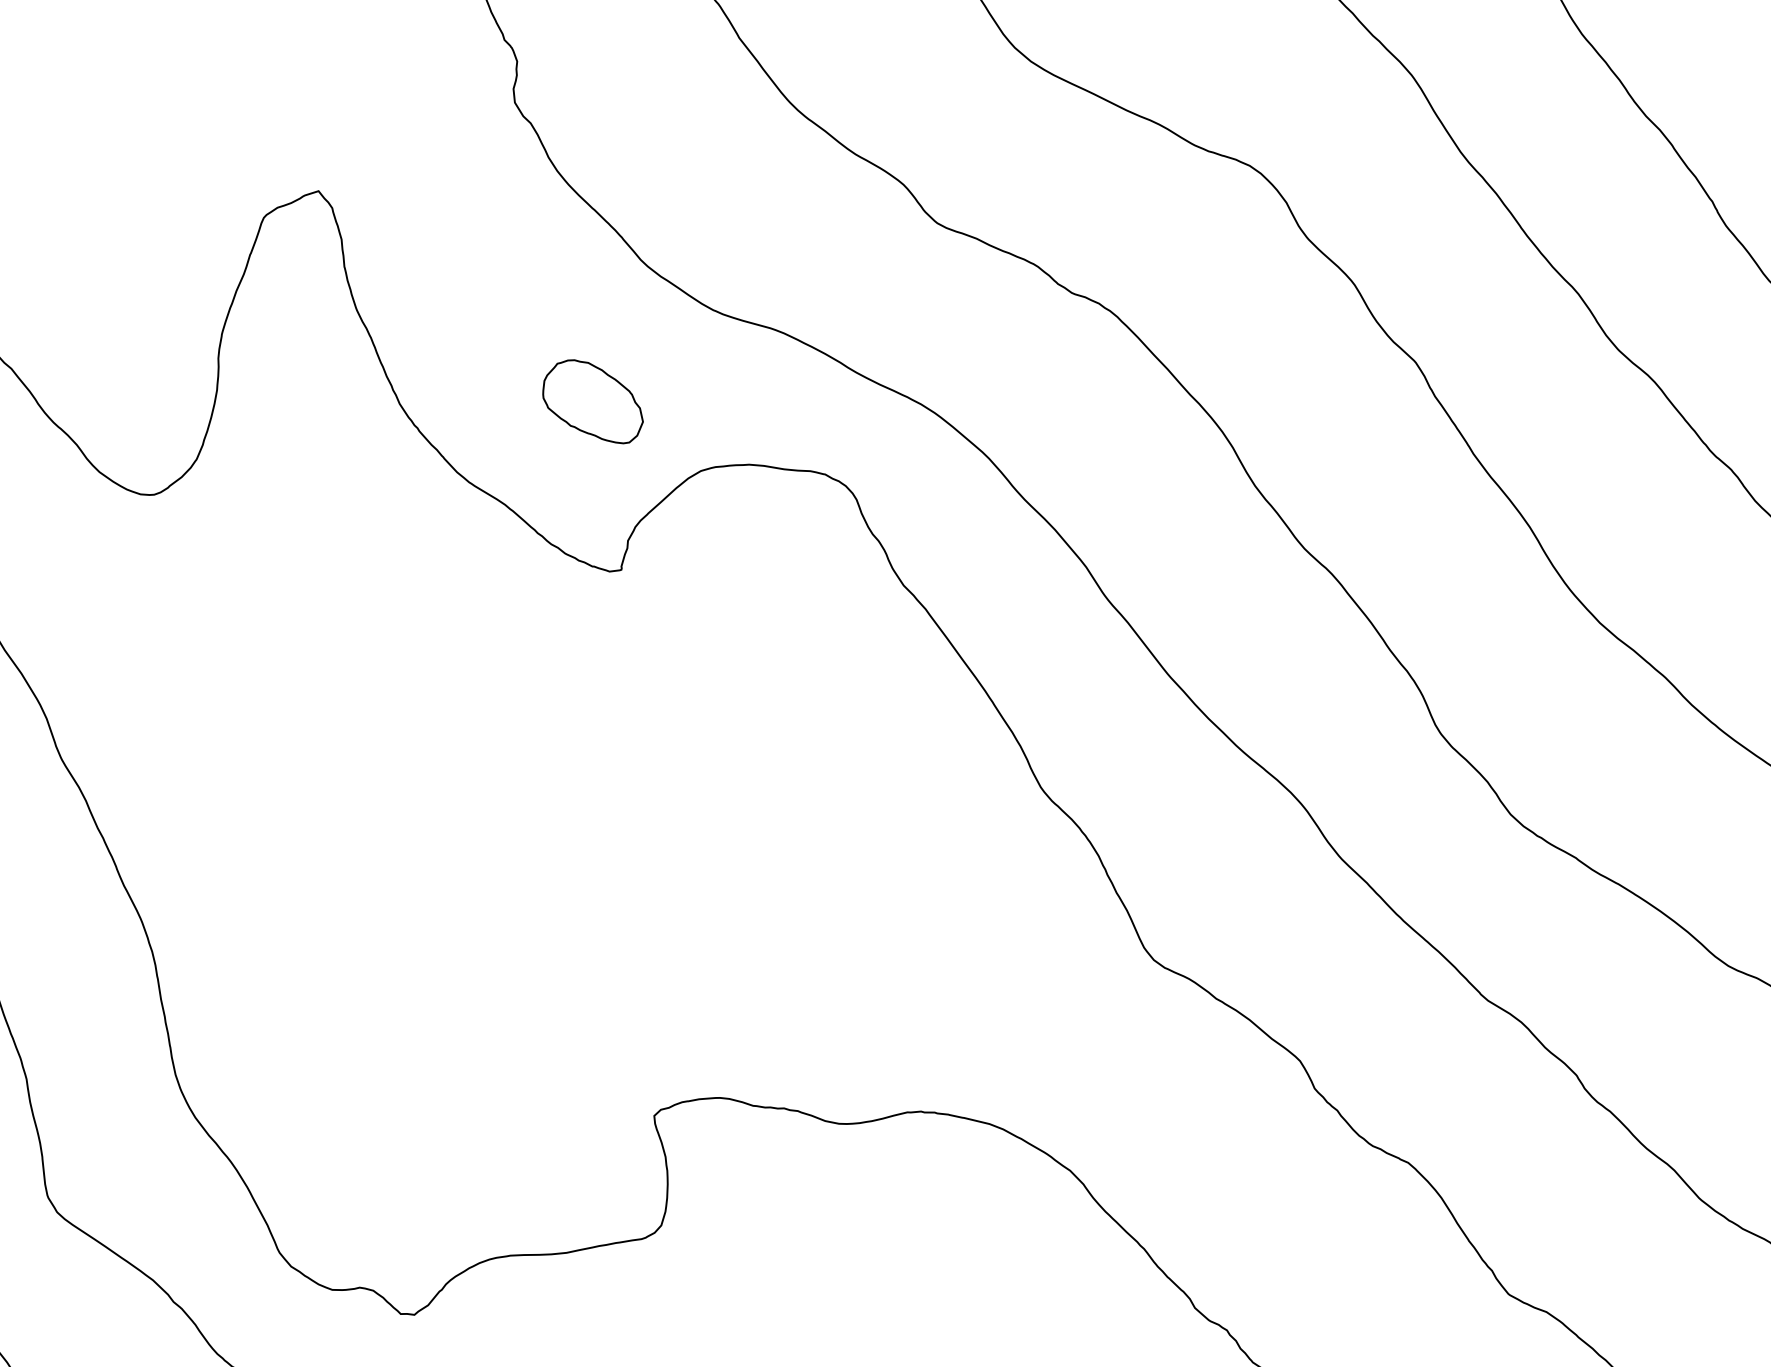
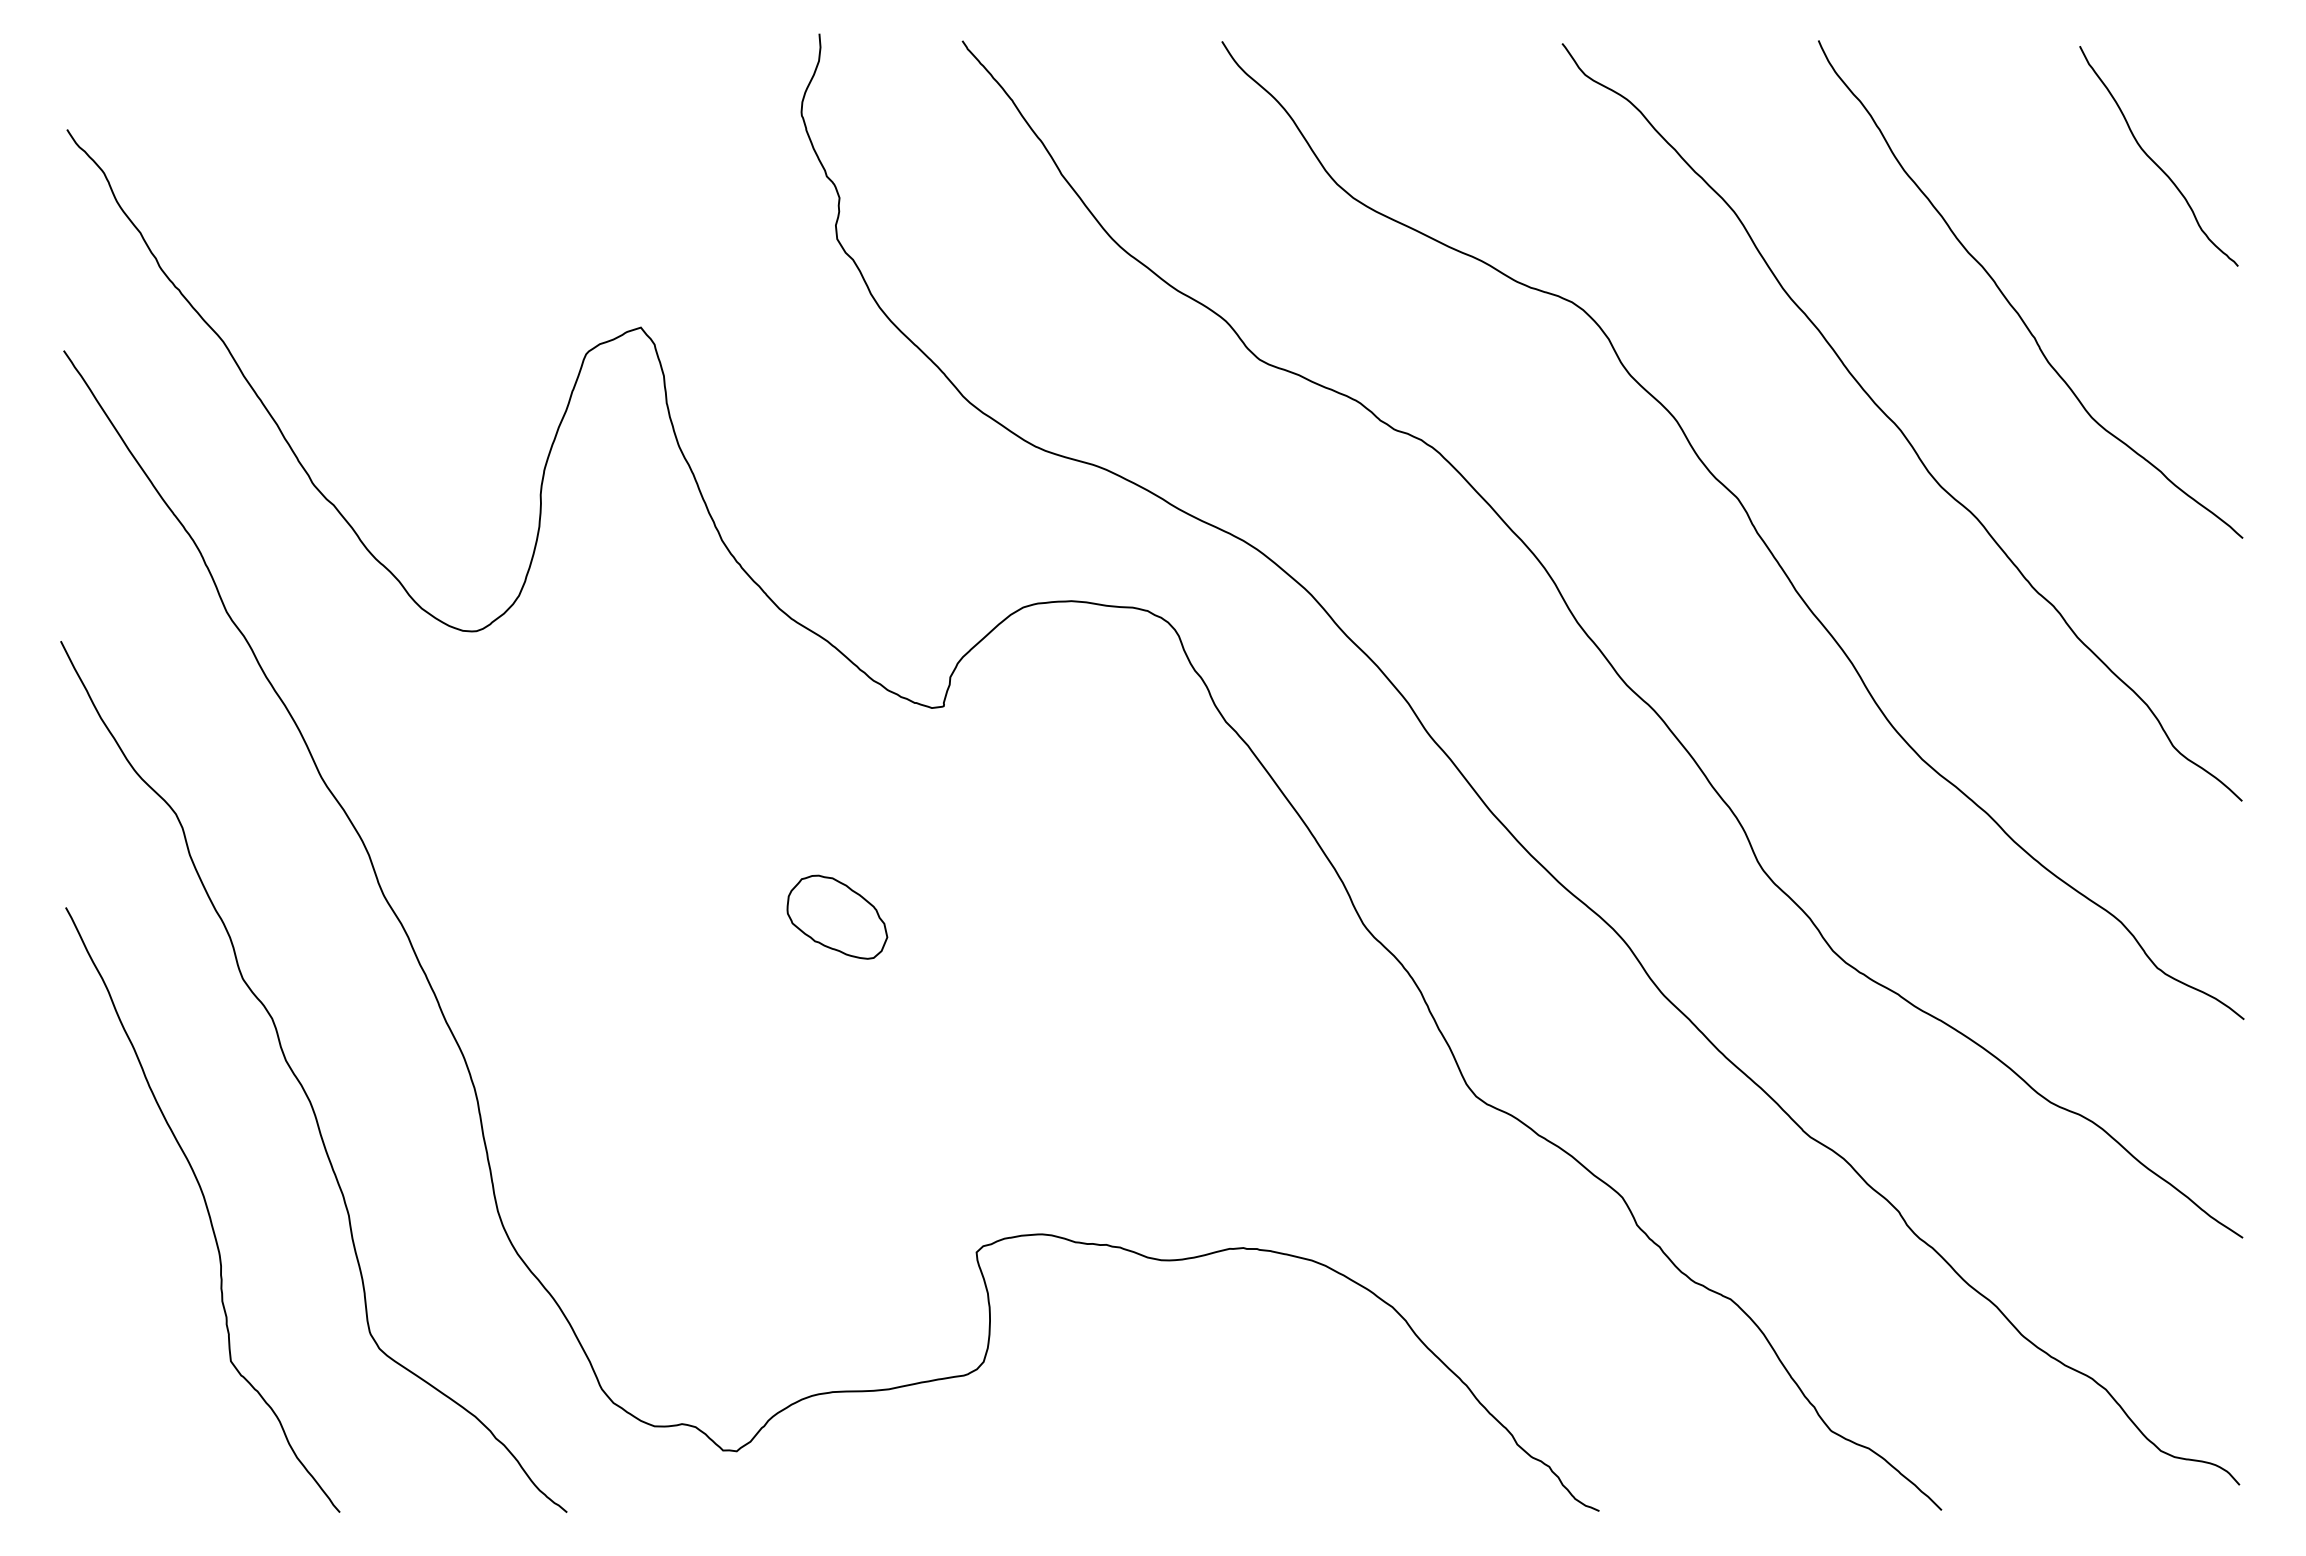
part: (593, 401) -> (837, 916), moved

